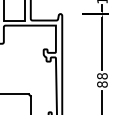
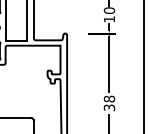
text: (102, 84) -> (109, 107), 88 -> 38

